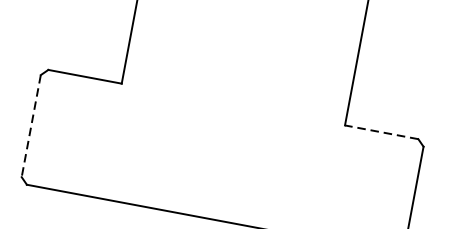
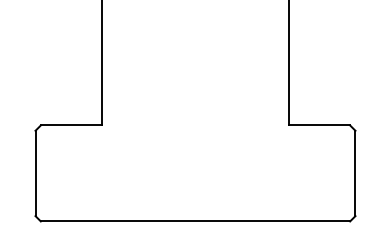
line: (31, 126) -> (35, 173), dashed -> solid
line: (381, 132) -> (319, 125), dashed -> solid

